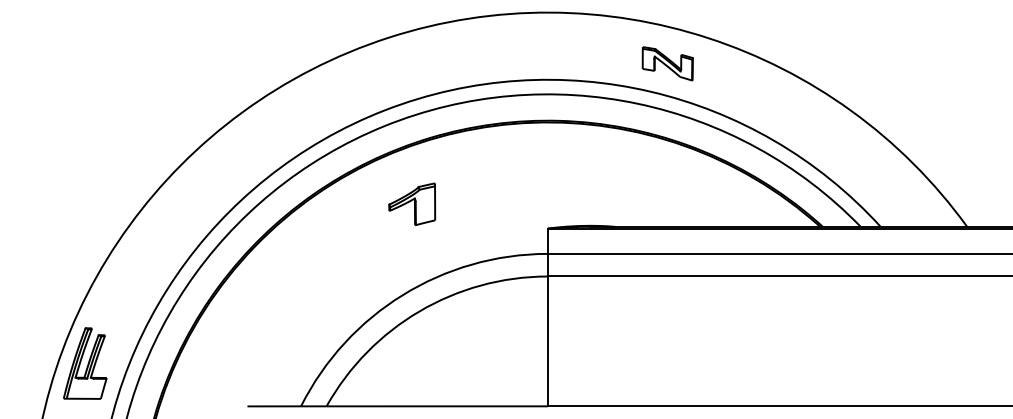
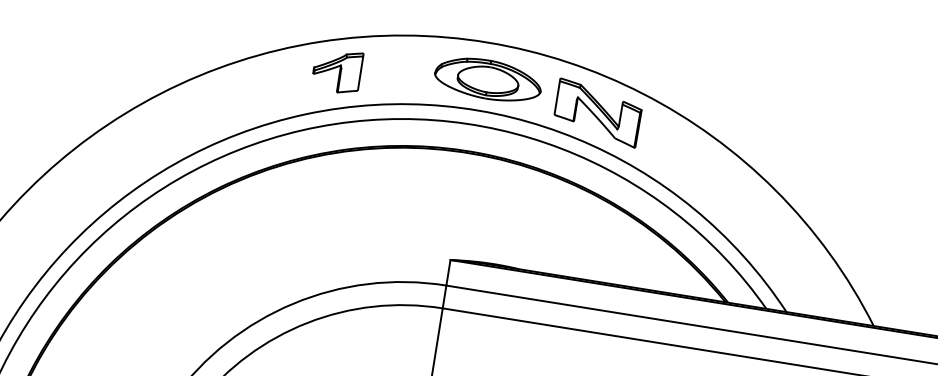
part: (556, 47) -> (488, 78), added
part: (667, 63) -> (597, 112), size x1.67
part: (412, 204) -> (337, 71), moved

